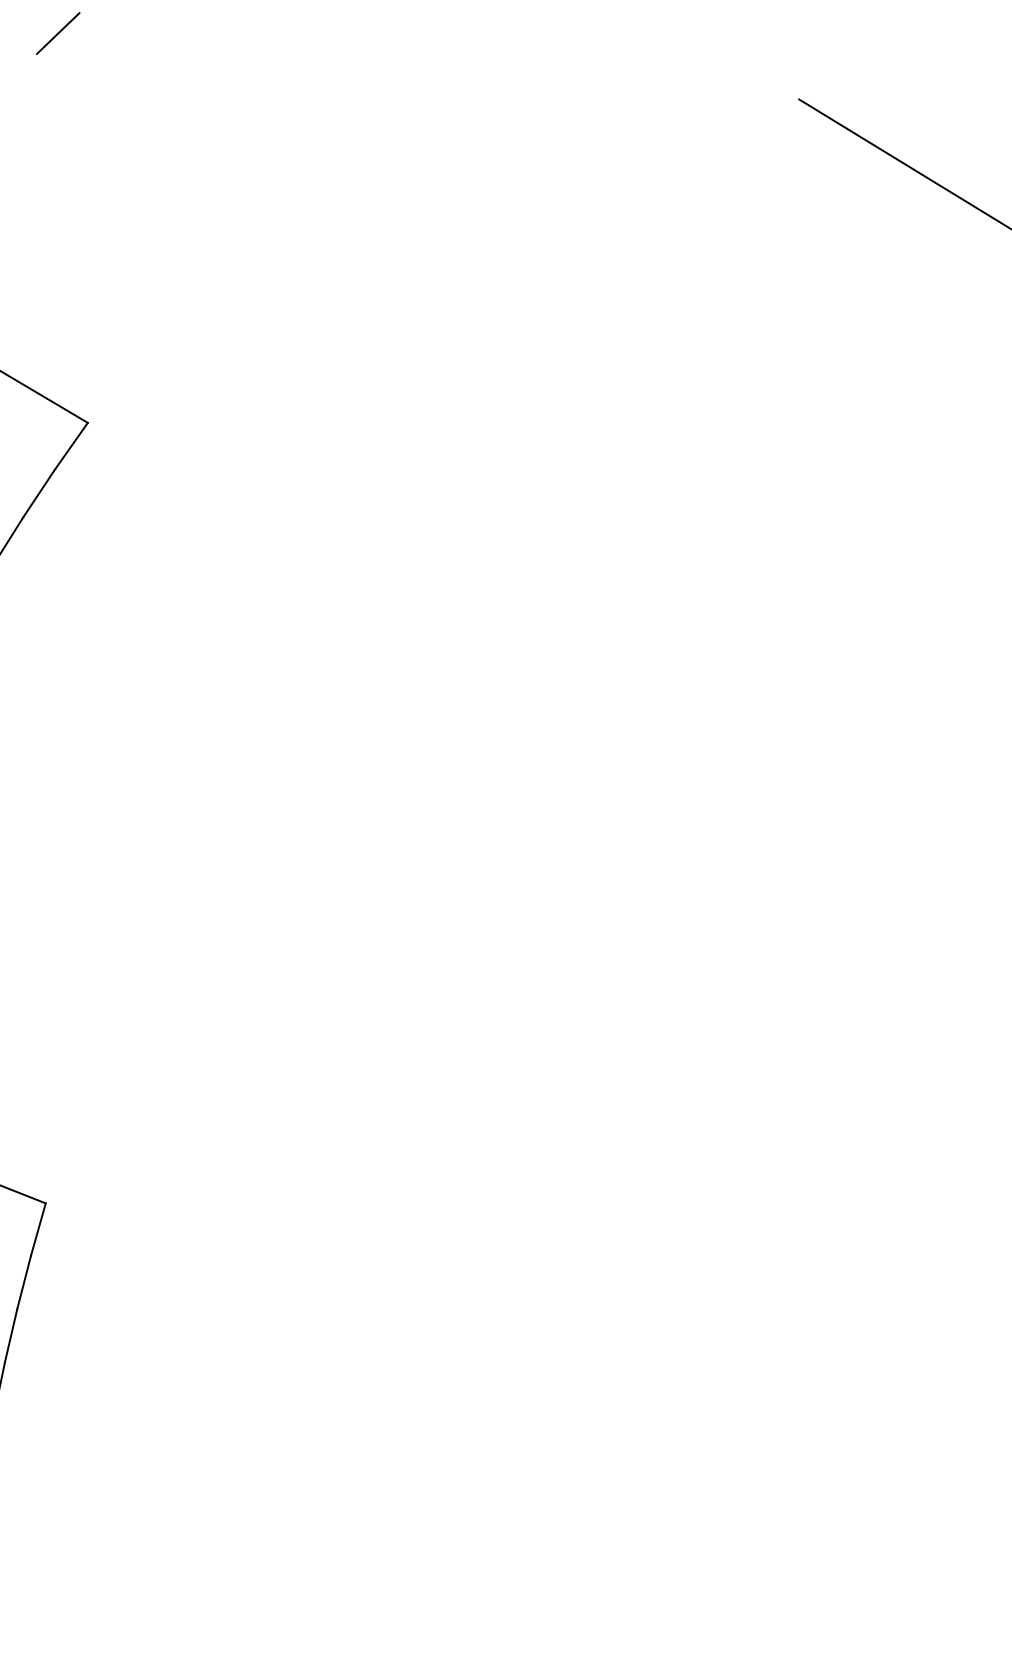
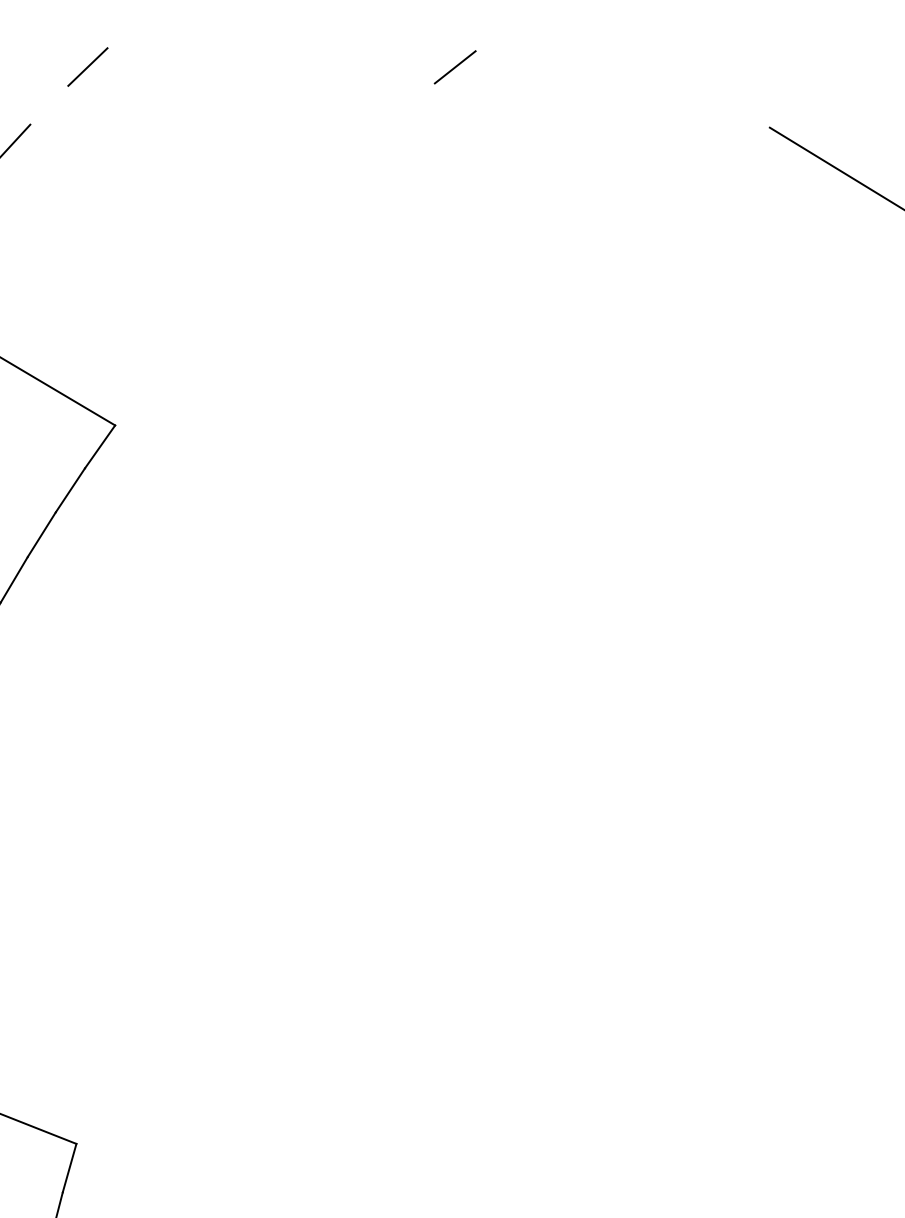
line: (457, 33) -> (455, 67), added

